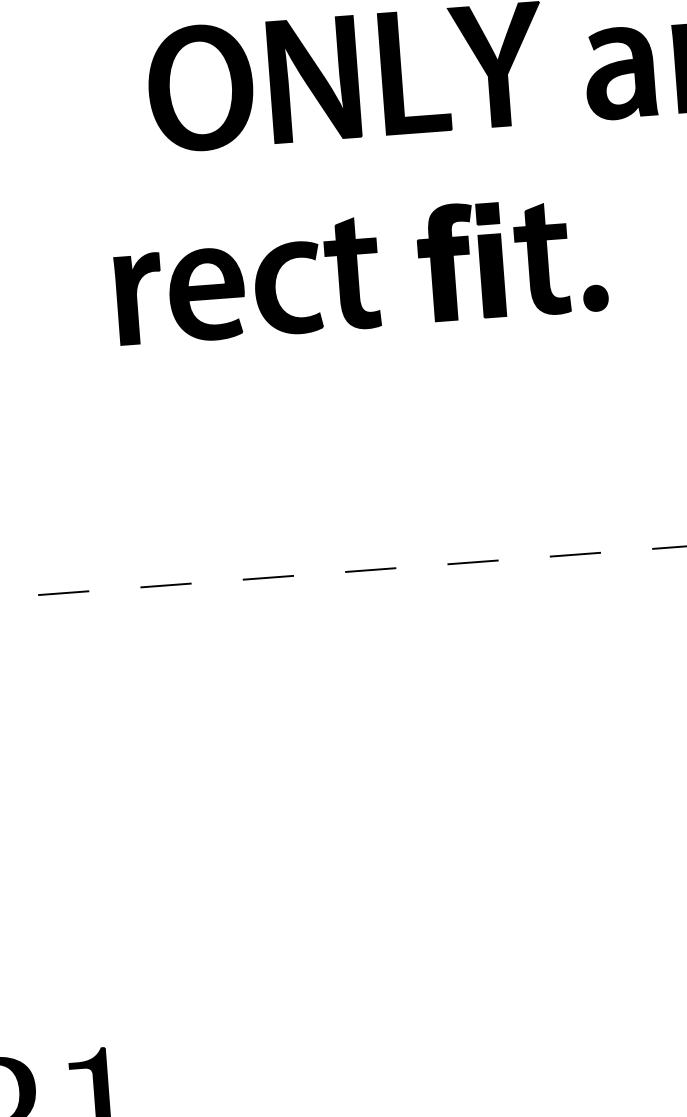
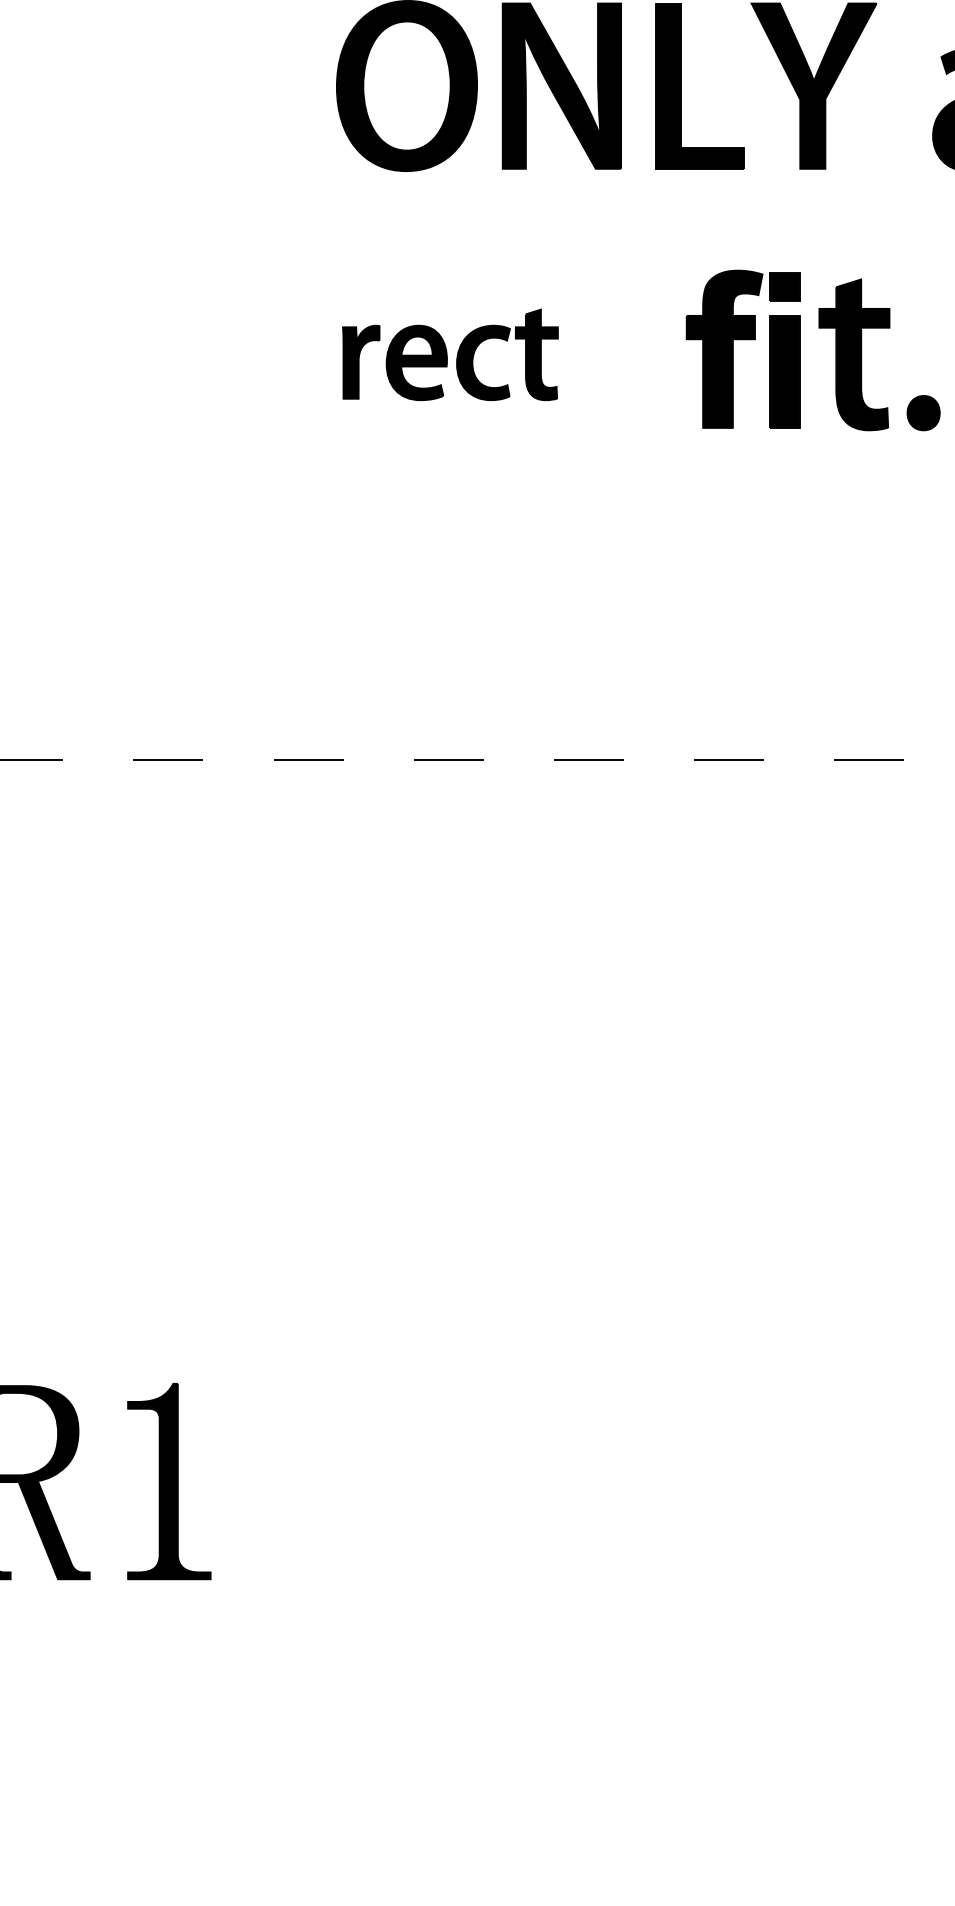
part: (247, 281) -> (450, 354), size x0.6

